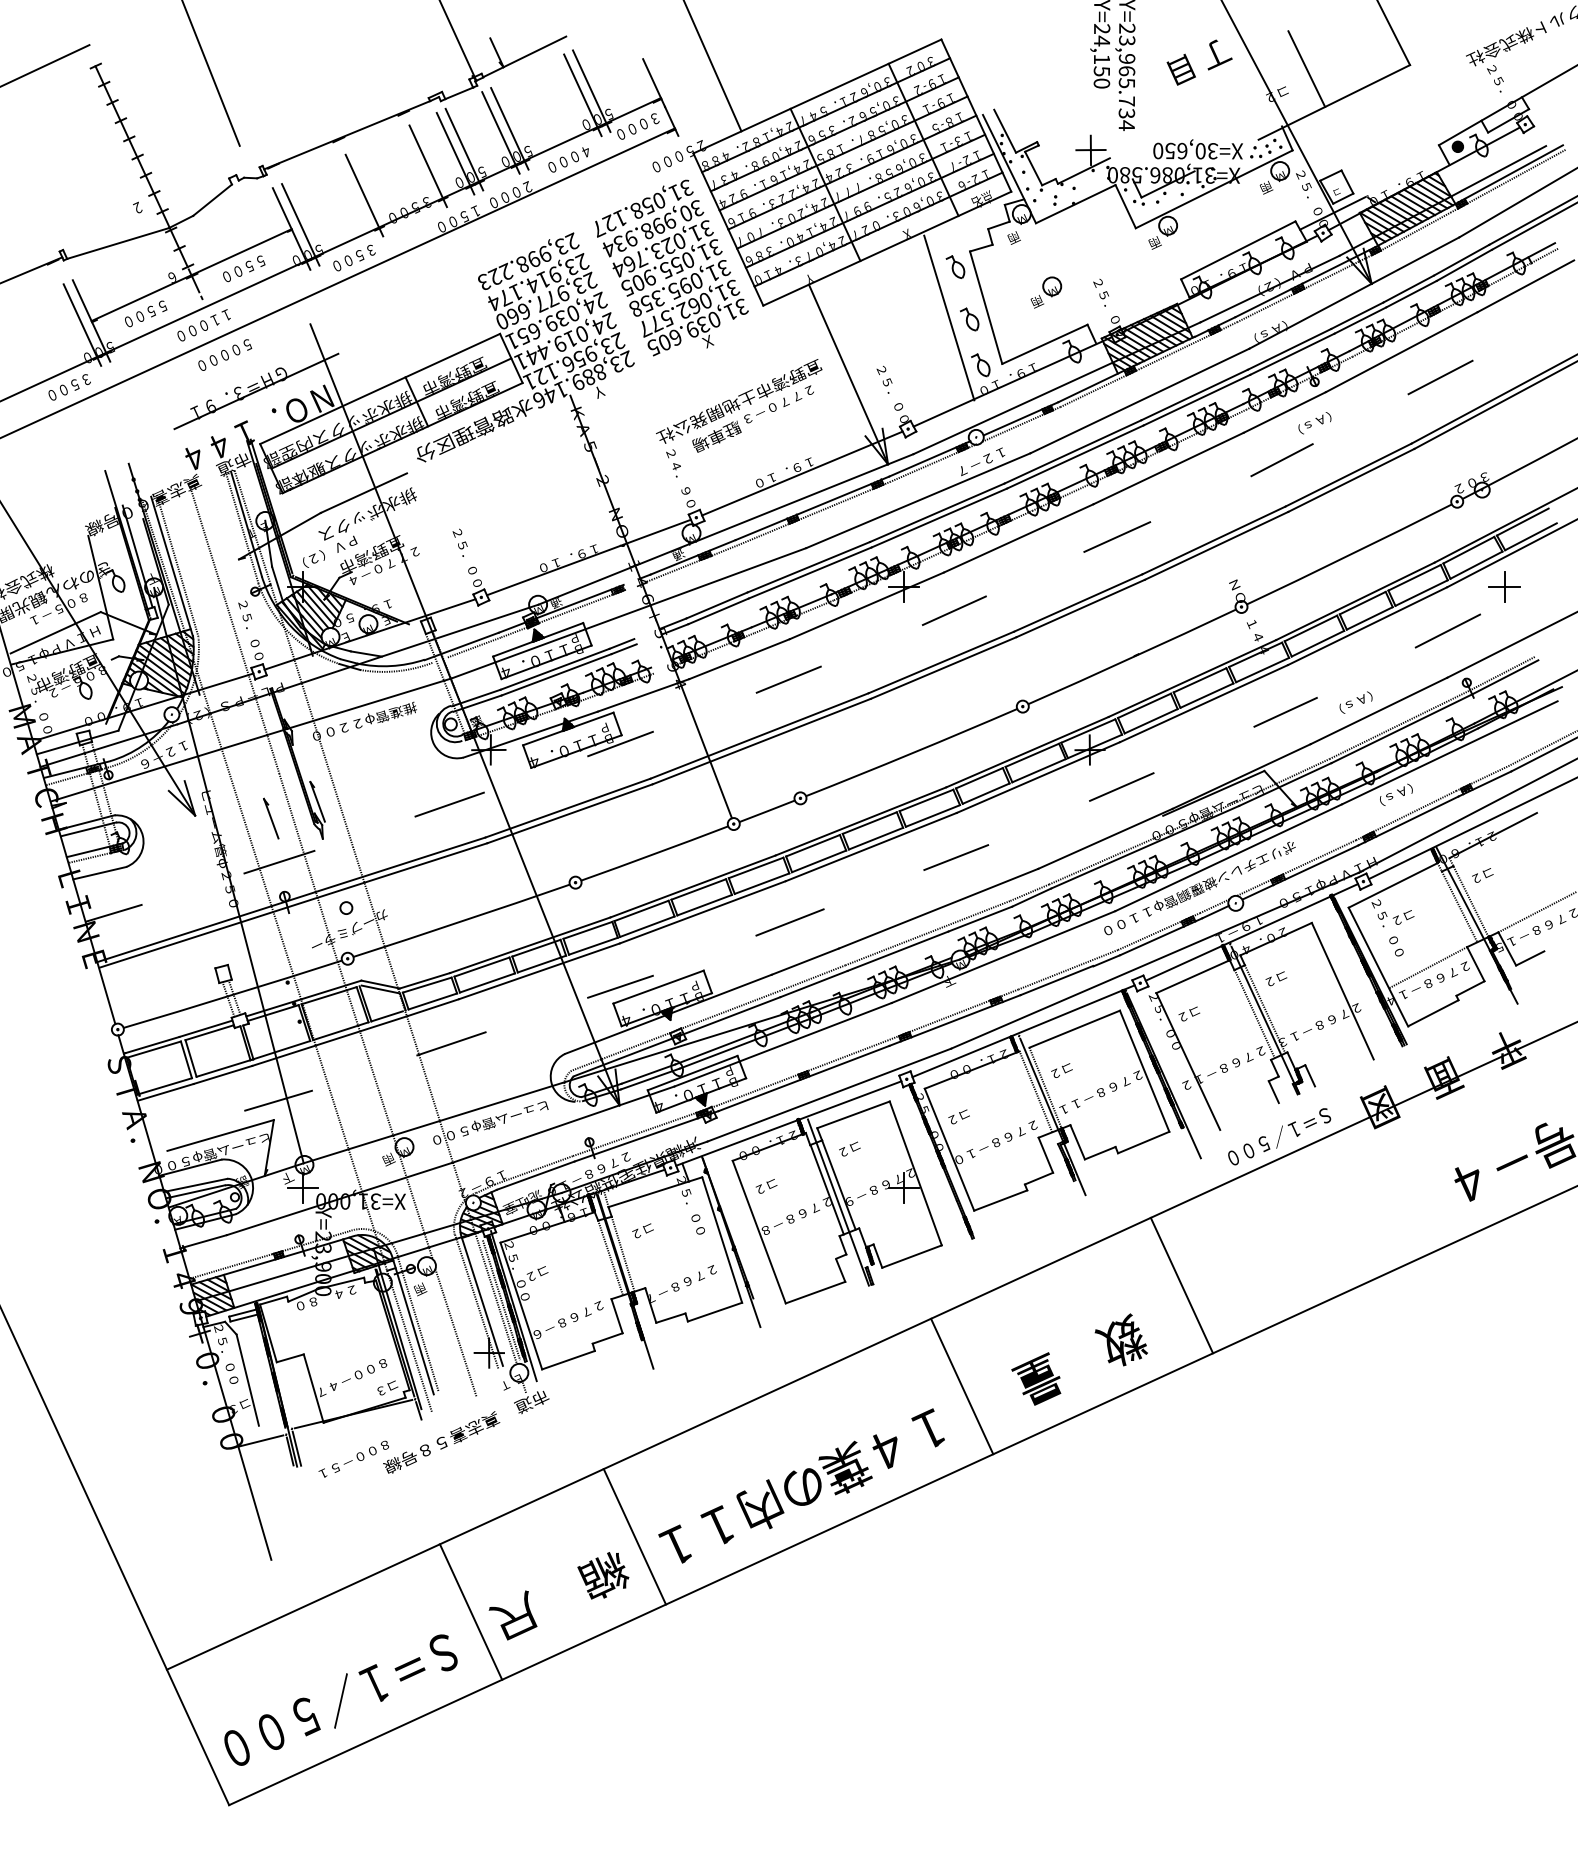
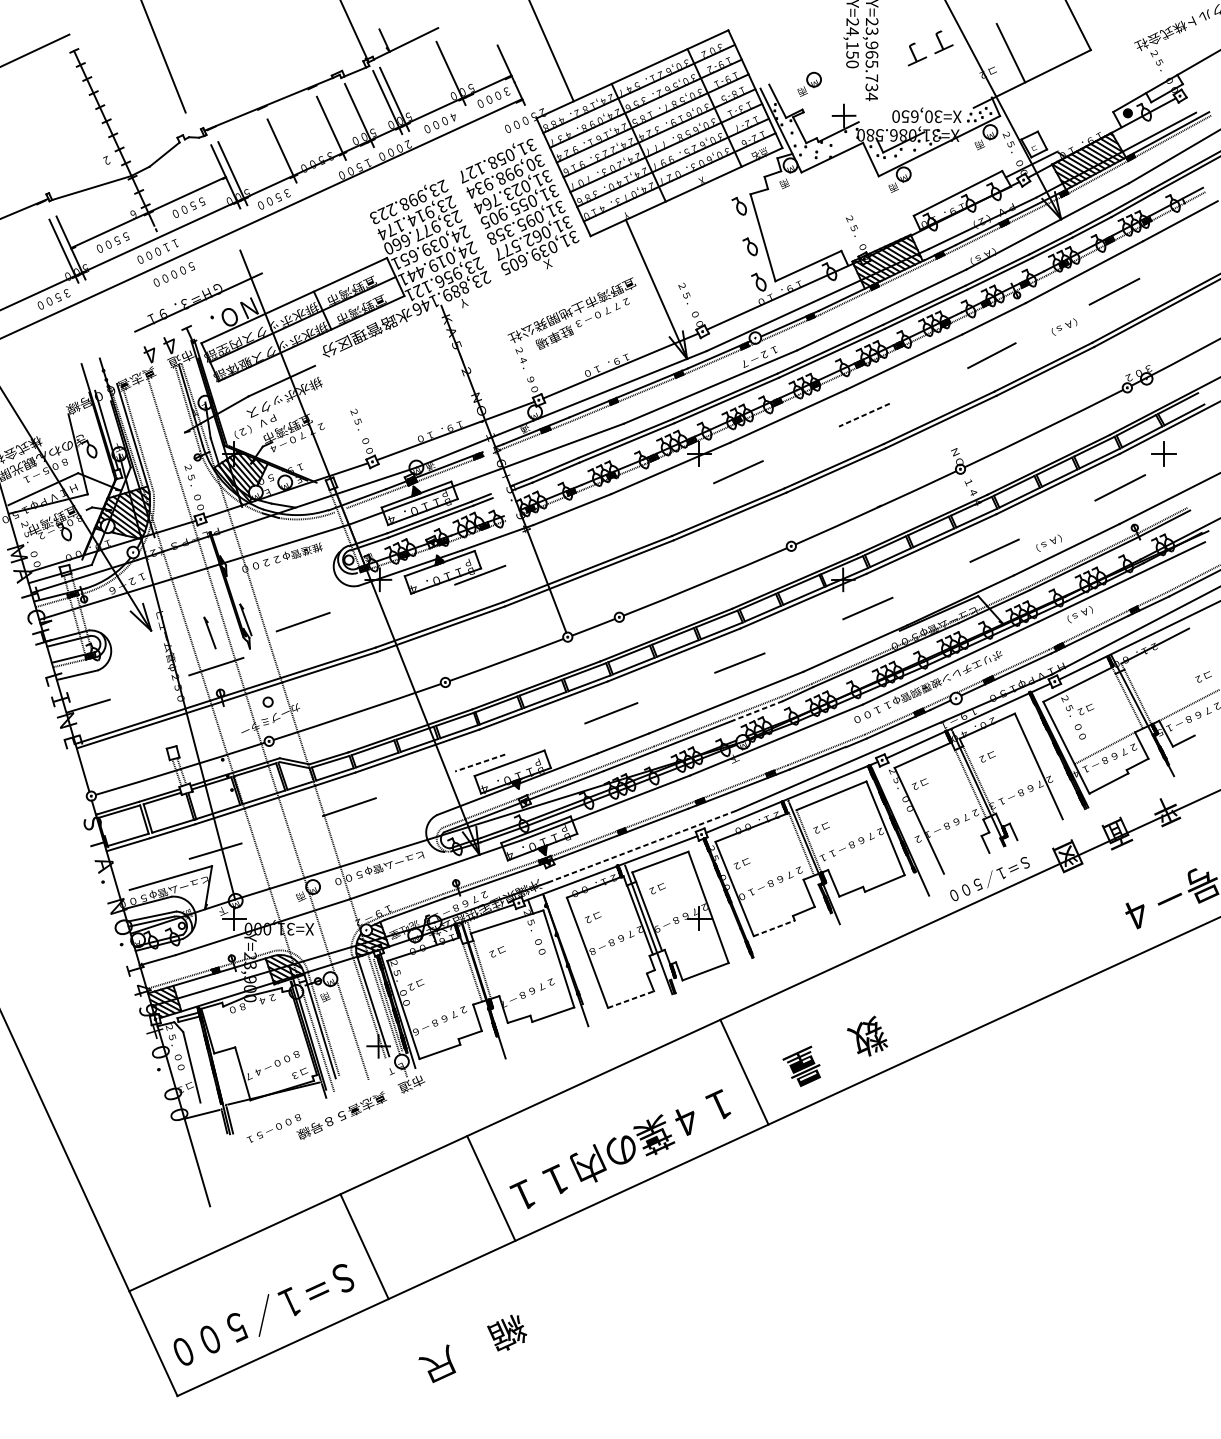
text: (1182, 69) -> (914, 53), 目 -> 丁
line: (591, 91) -> (457, 70), removed
line: (455, 153) -> (352, 118), removed
part: (1046, 292) -> (809, 84), moved
line: (949, 317) -> (734, 245), removed
text: (1314, 423) -> (1064, 327), moved
line: (1116, 537) -> (863, 415), solid -> dashed
line: (788, 679) -> (610, 525), removed
line: (449, 804) -> (303, 622), moved
text: (1482, 875) -> (1203, 676), moved
line: (979, 919) -> (757, 710), solid -> dashed
line: (620, 986) -> (480, 762), solid -> dashed
line: (828, 1095) -> (641, 847), solid -> dashed
line: (1001, 1200) -> (774, 928), solid -> dashed
line: (1181, 1285) -> (914, 994), removed
line: (815, 1292) -> (630, 999), solid -> dashed
text: (558, 1596) -> (472, 1349), moved

